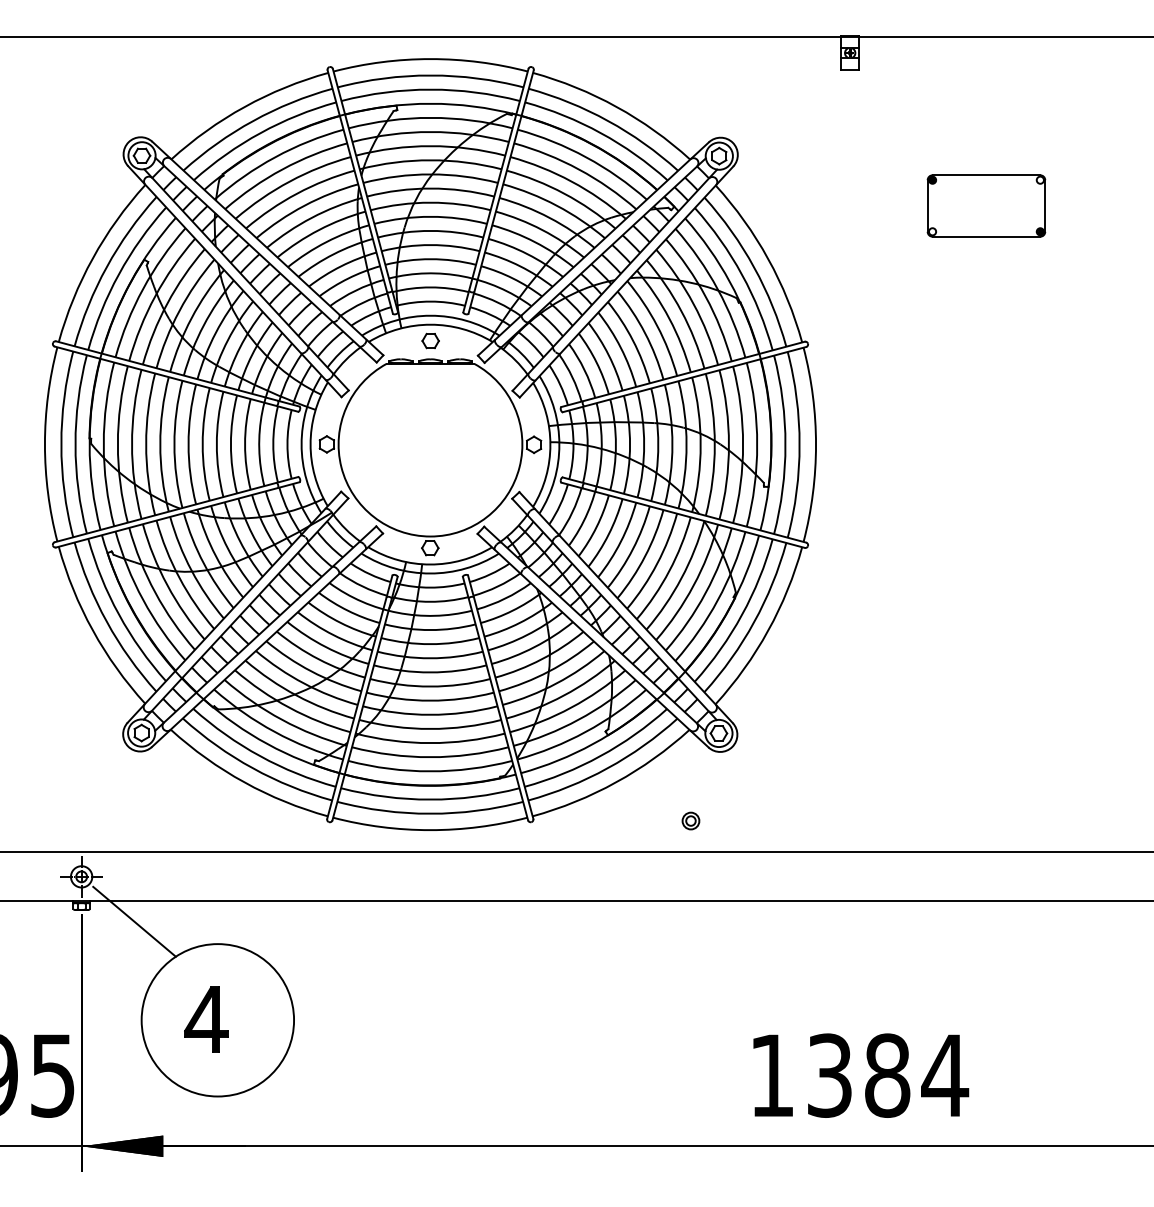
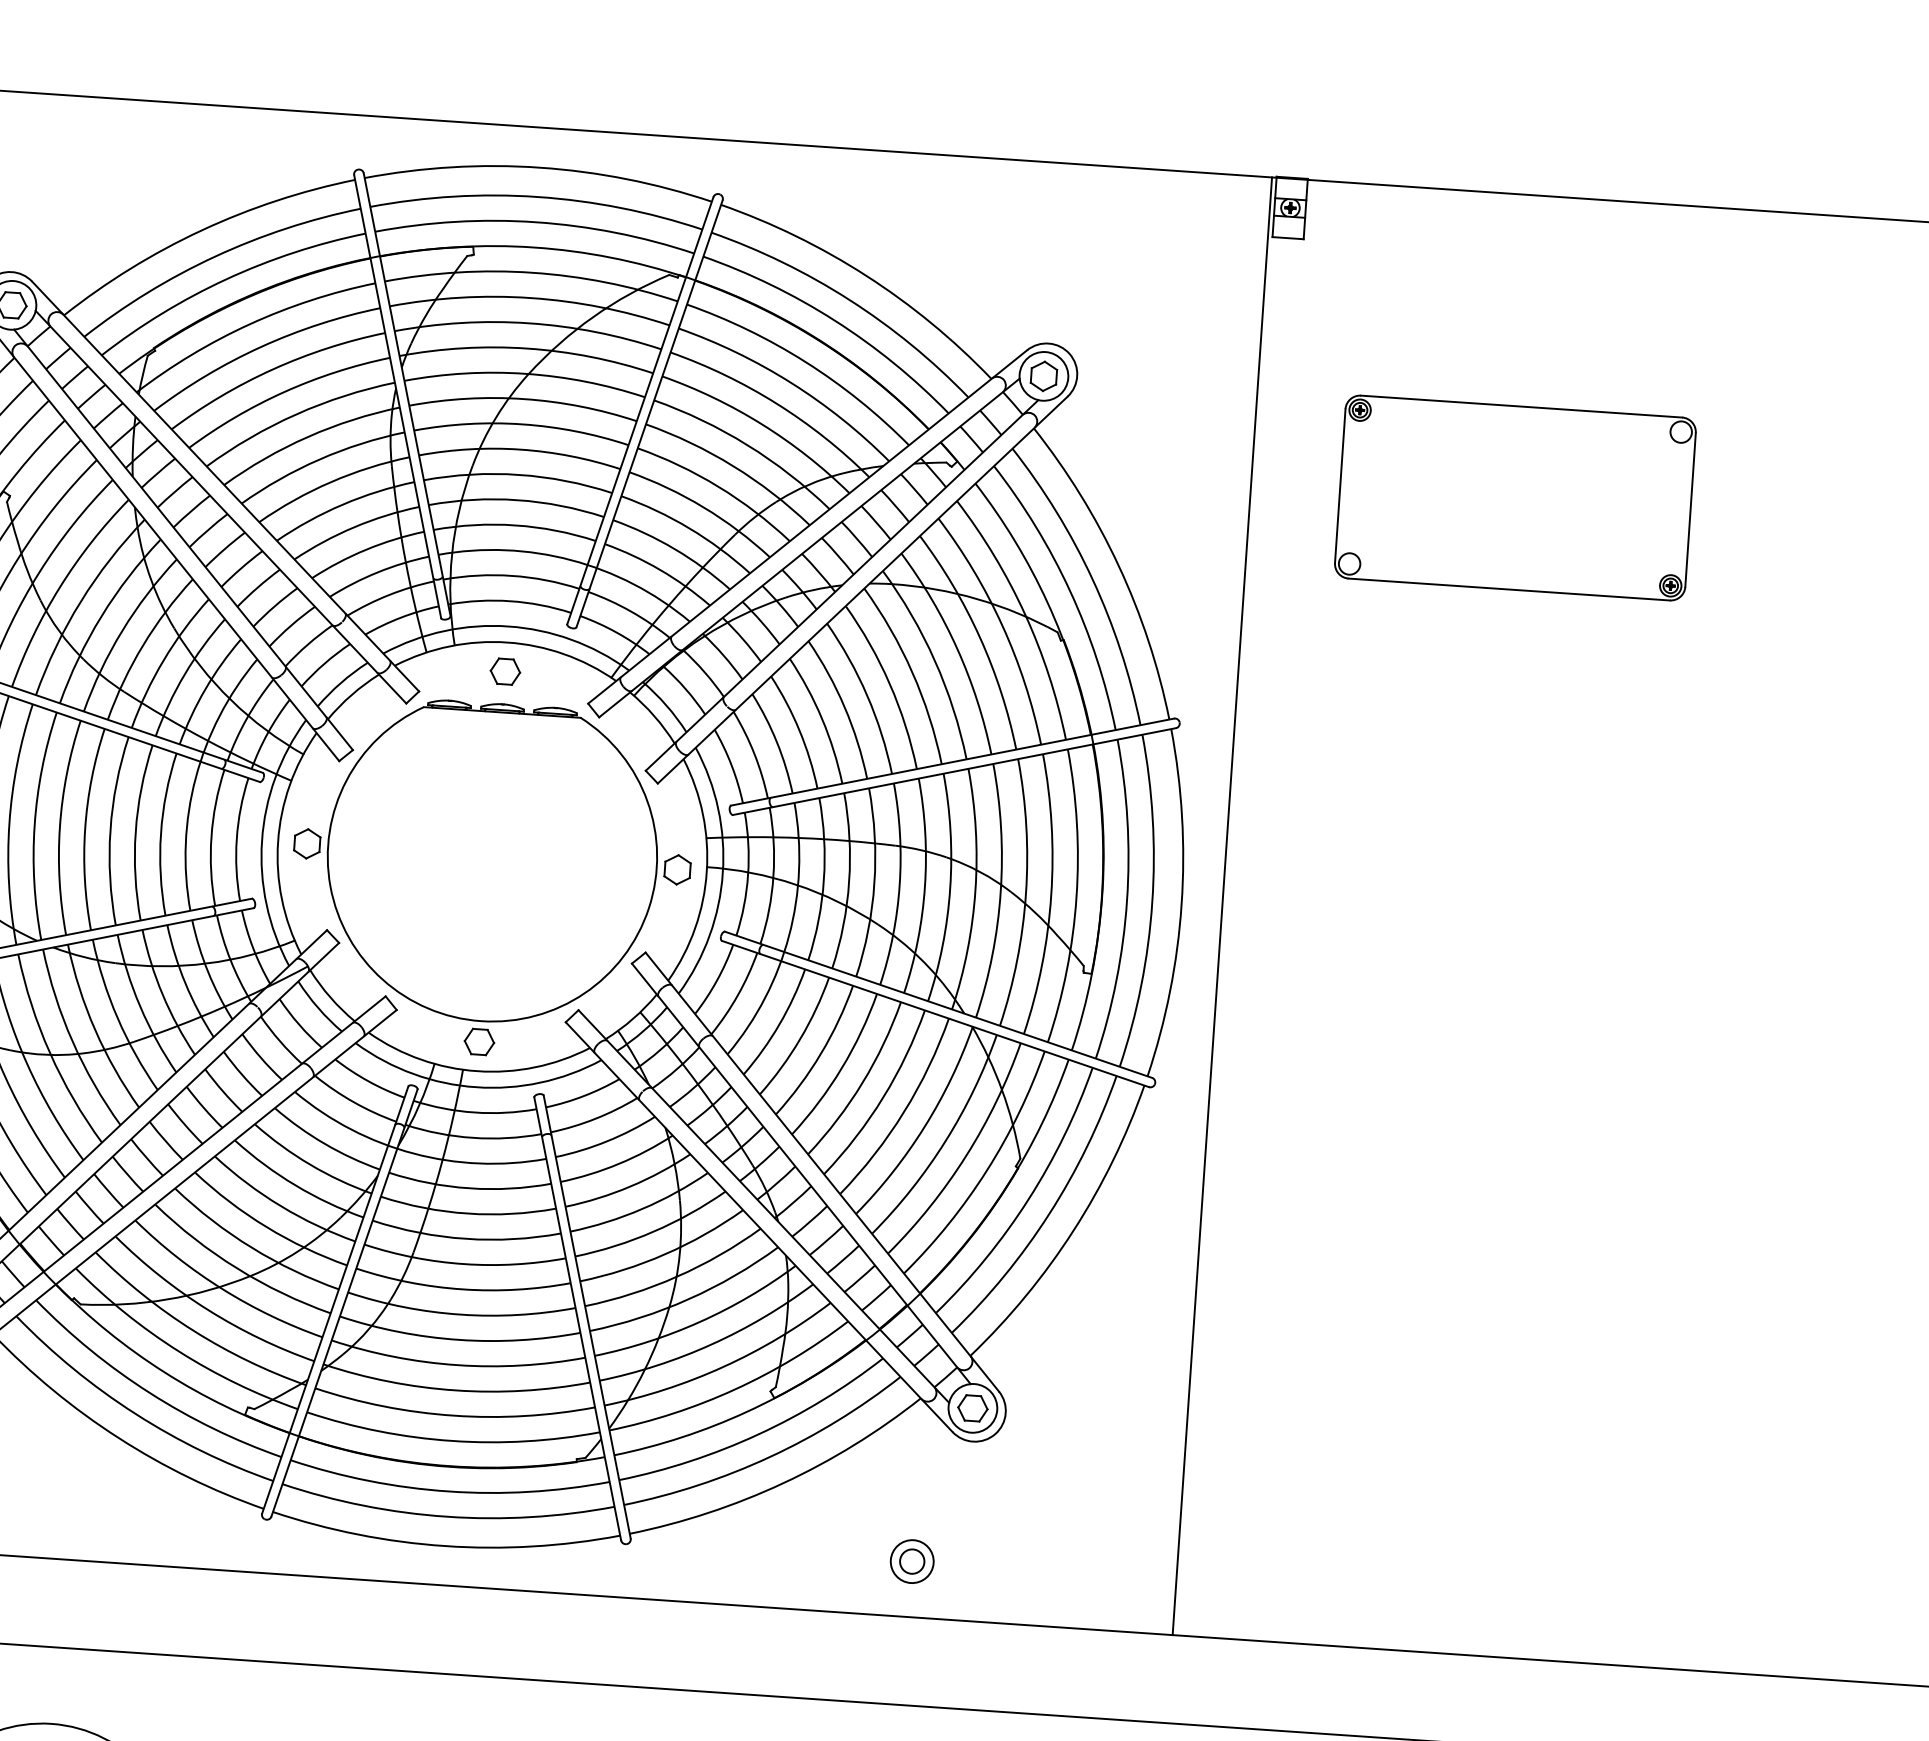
part: (986, 205) -> (1515, 497), size x1.67
line: (838, 444) -> (1221, 906), added
part: (690, 820) -> (911, 1560), size x1.43

